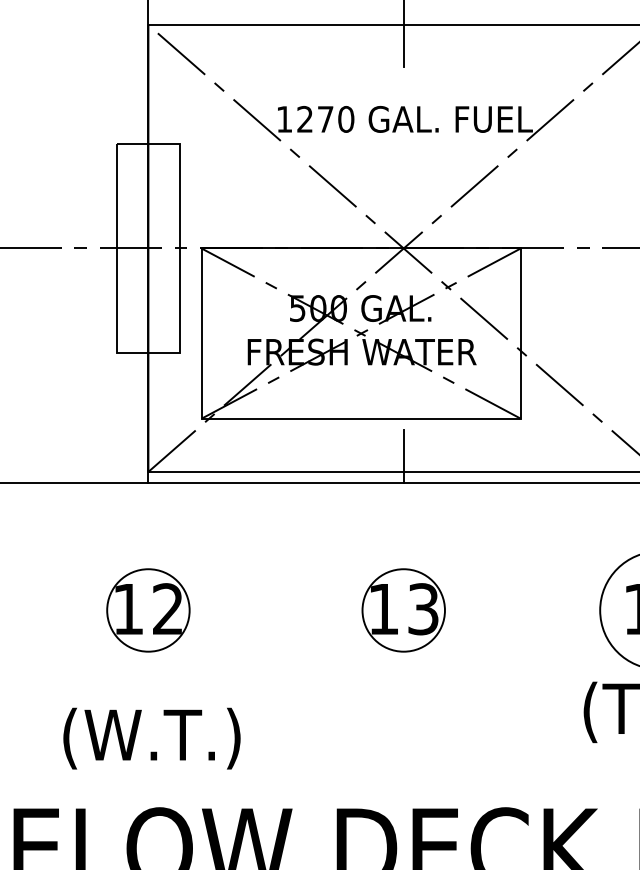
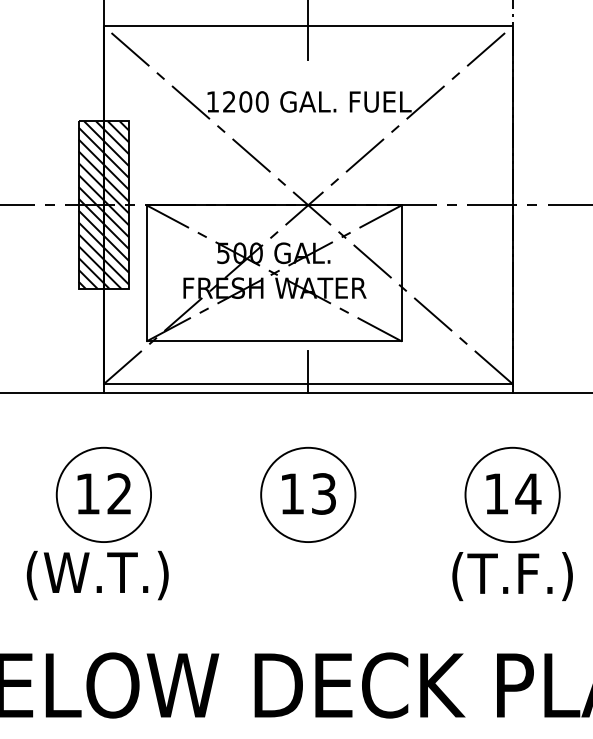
text: (325, 118) -> (245, 101), 1270 -> 1200
hatch: (147, 248) -> (103, 205), added
circle: (147, 609) -> (103, 494), size x1.43
circle: (404, 609) -> (308, 494), size x1.43
text: (151, 738) -> (97, 575), moved

